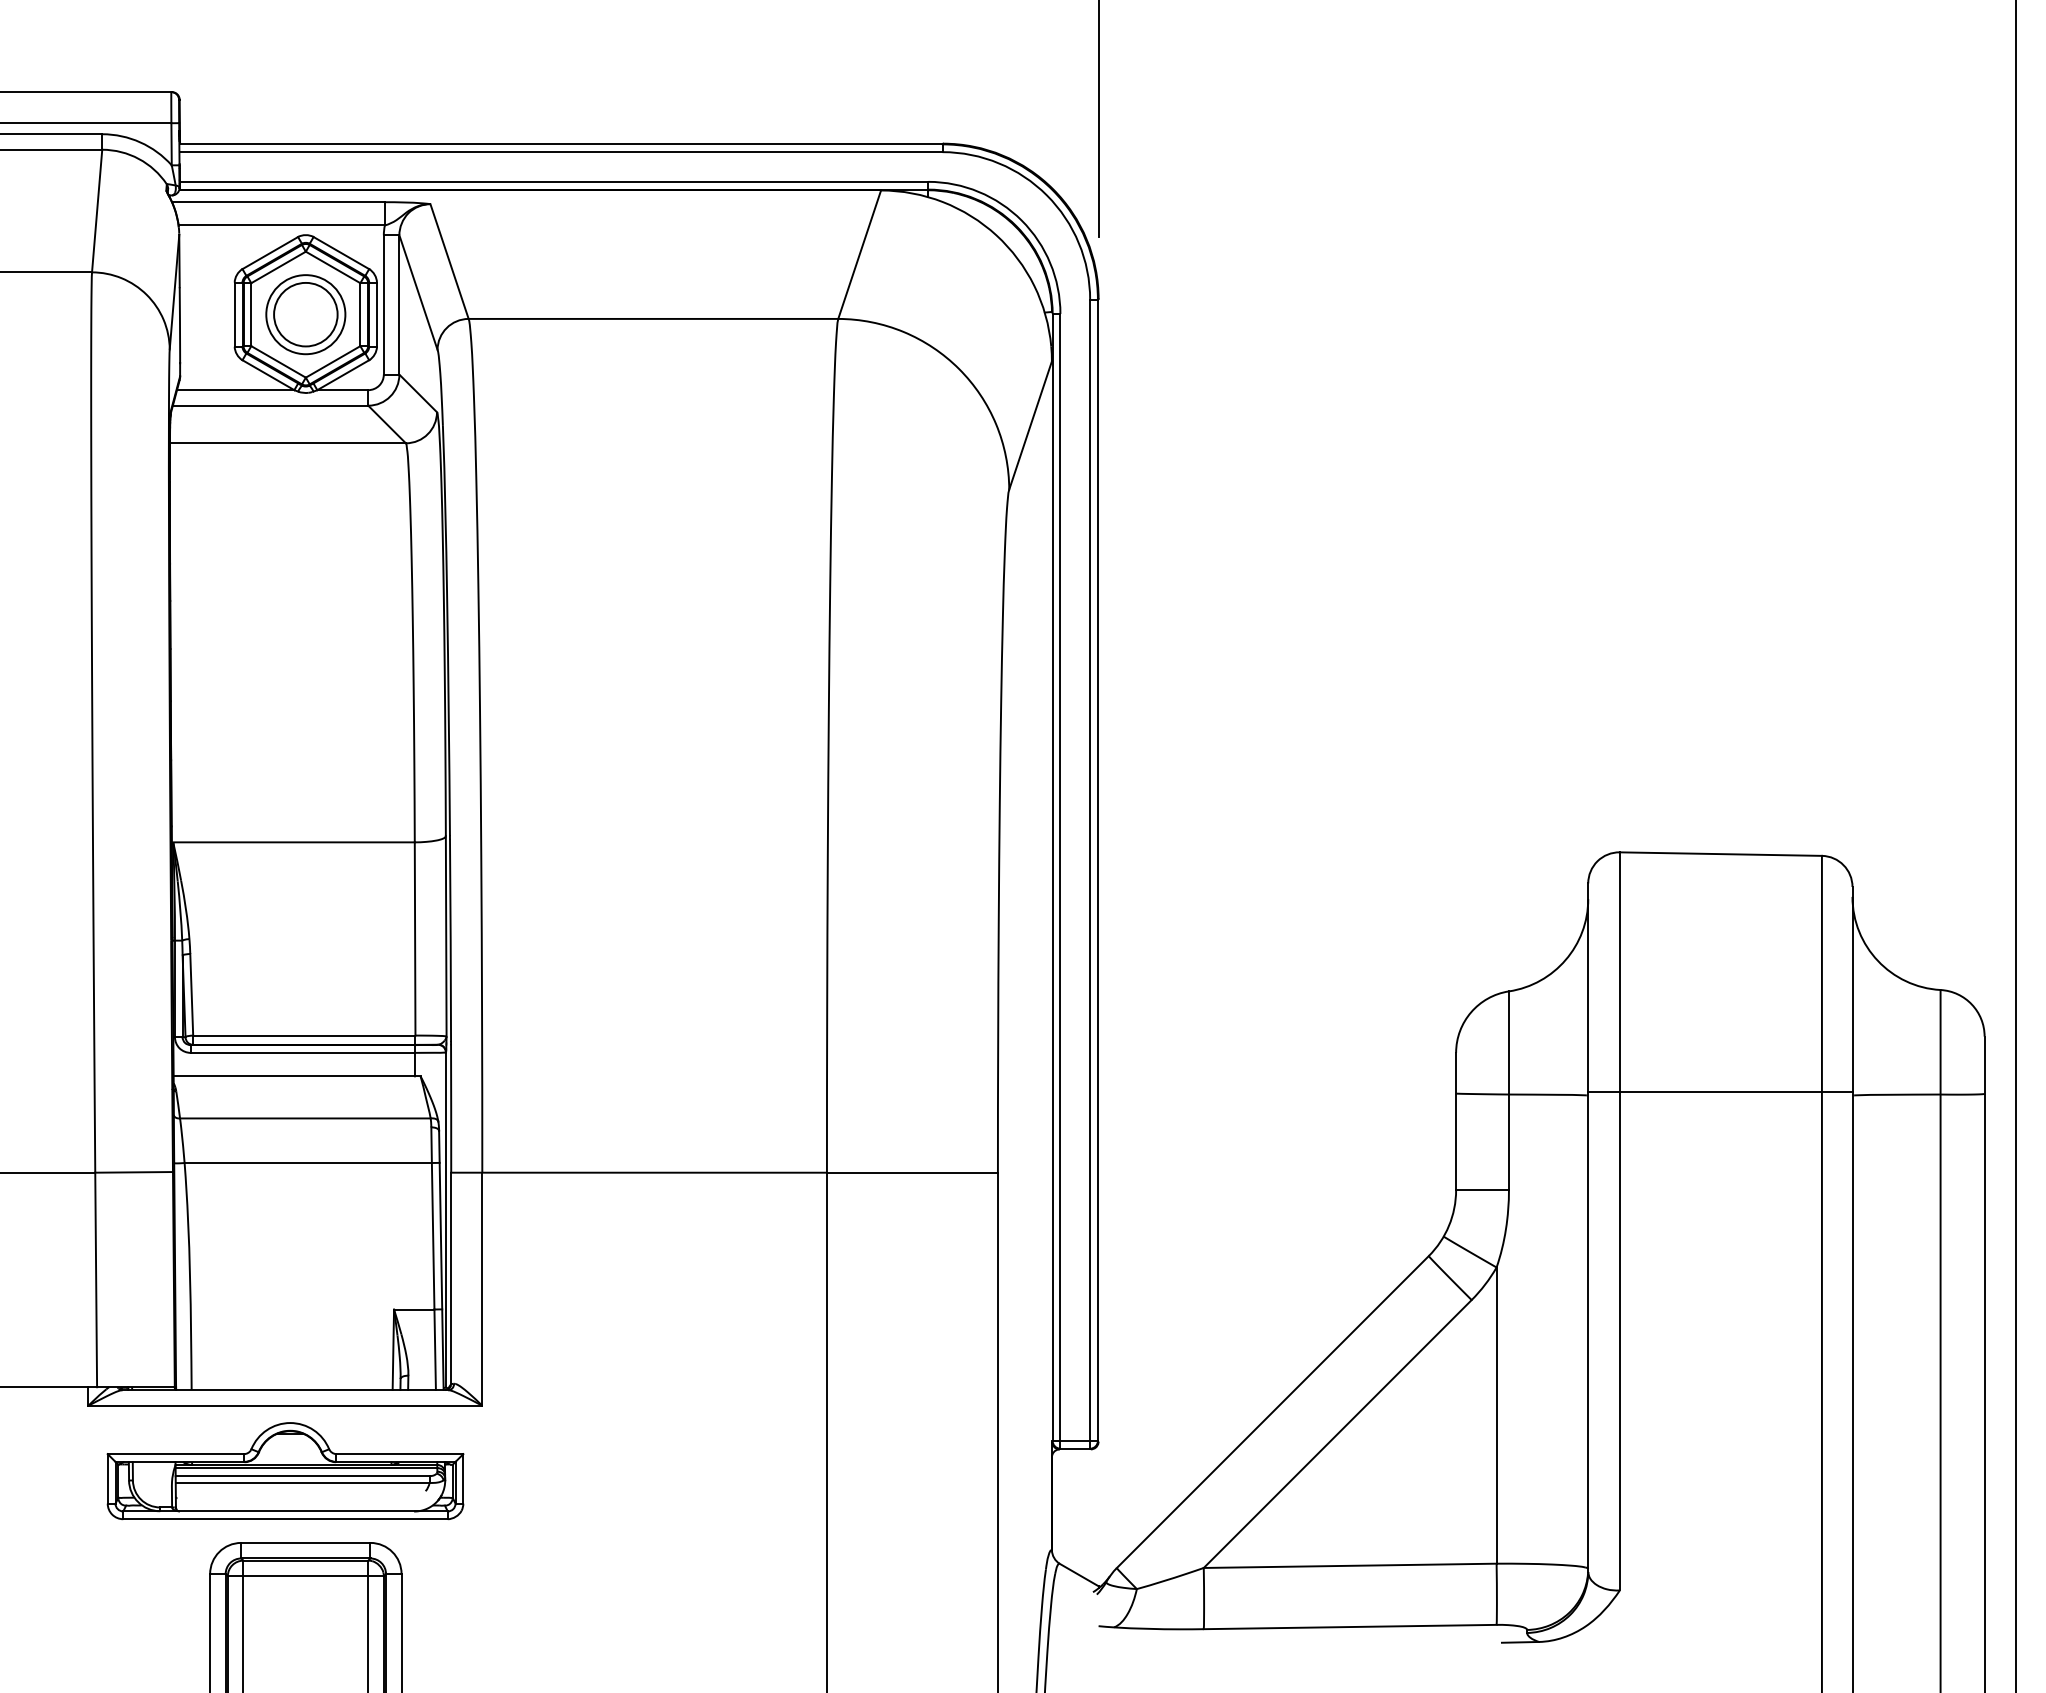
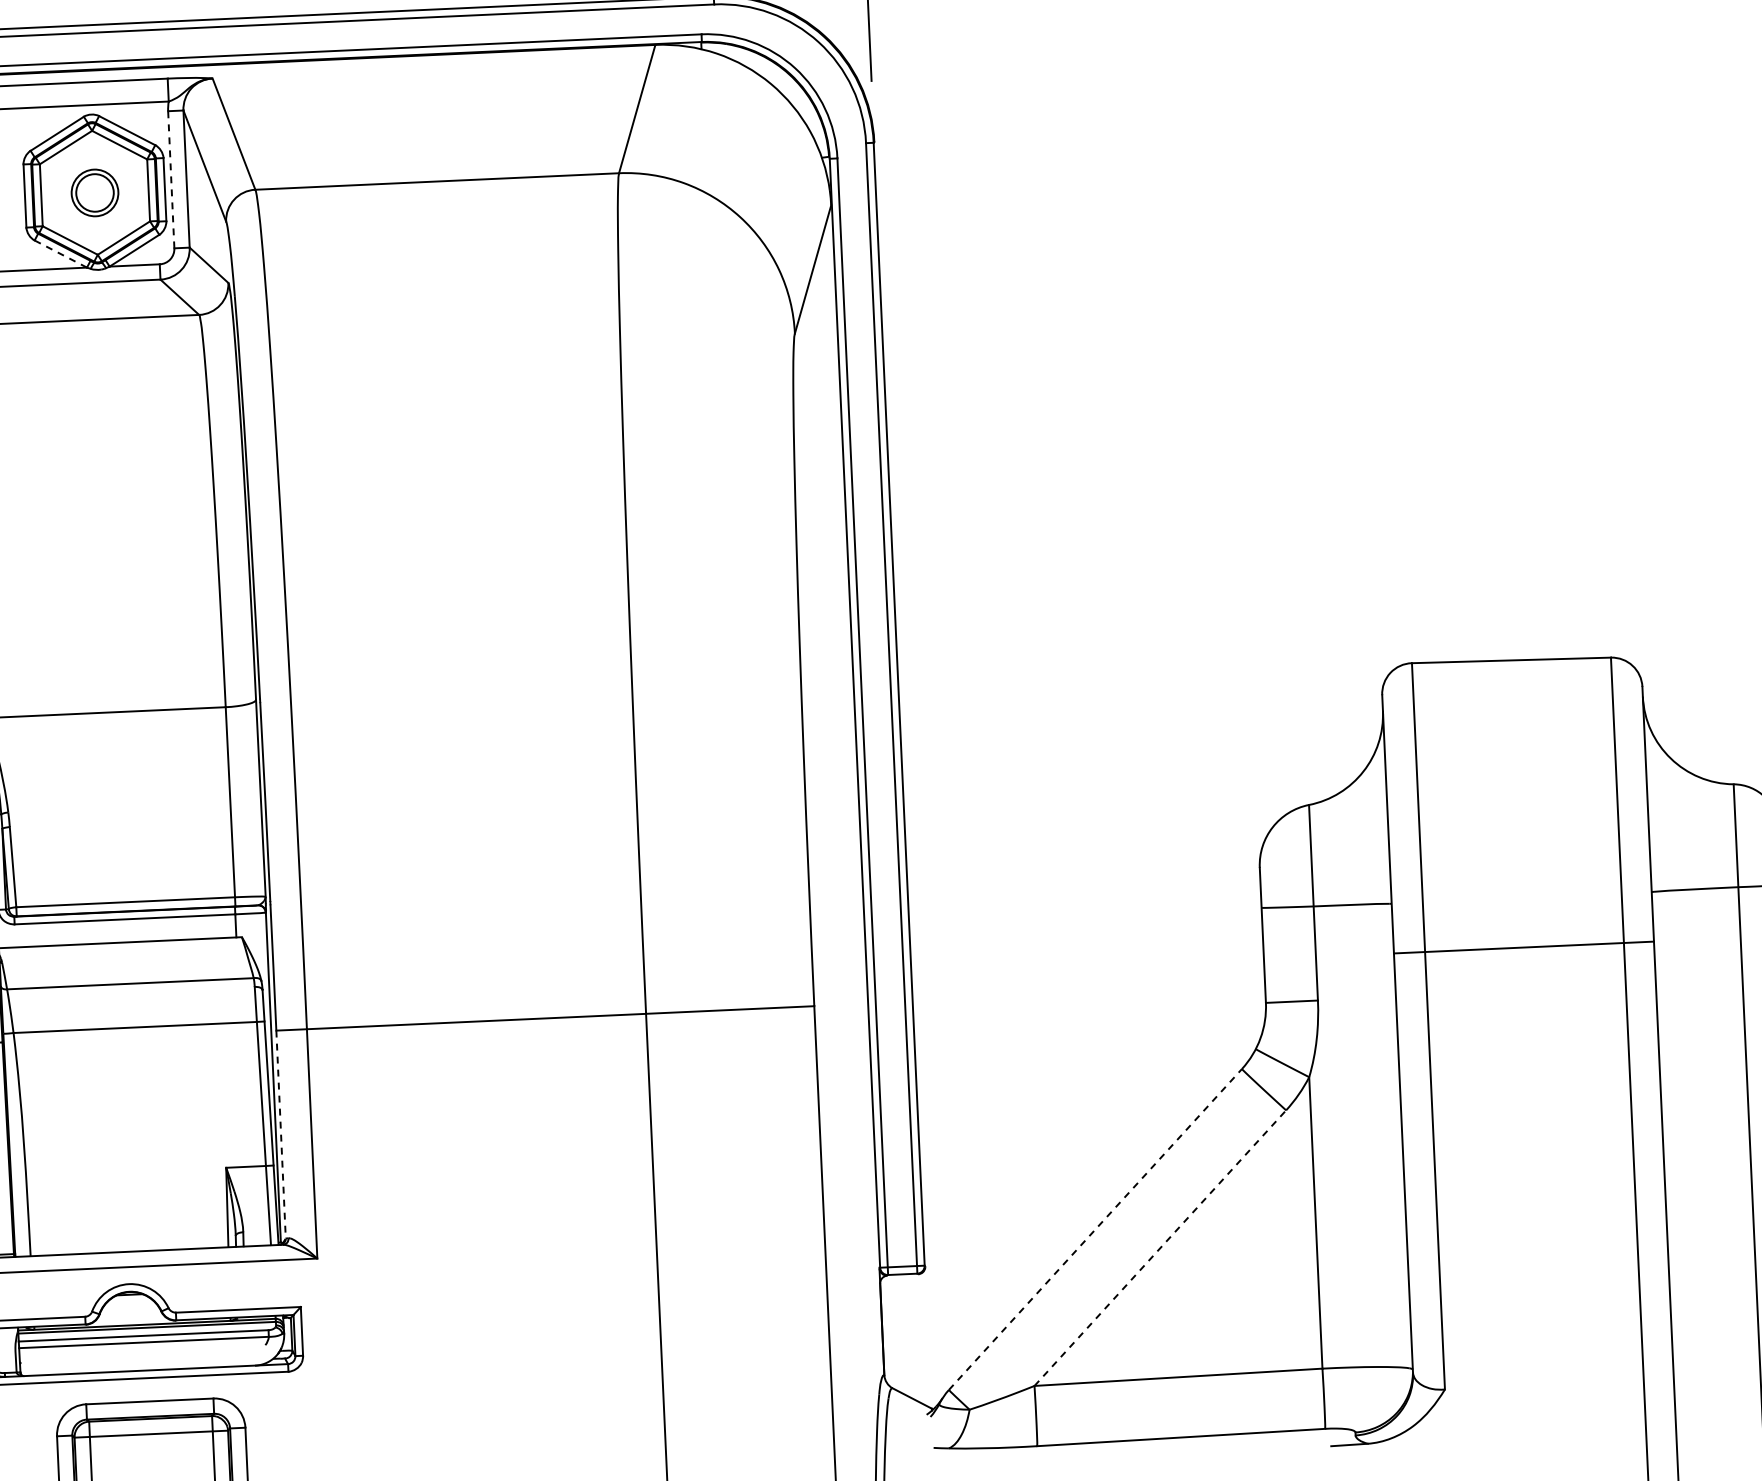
line: (383, 304) -> (170, 179), solid -> dashed
part: (305, 314) -> (94, 192), size x0.6
line: (268, 375) -> (60, 254), solid -> dashed
line: (1720, 1091) -> (1524, 947), moved
line: (451, 1278) -> (281, 1134), solid -> dashed
line: (1272, 1412) -> (1095, 1229), solid -> dashed
line: (1338, 1433) -> (1161, 1247), solid -> dashed

